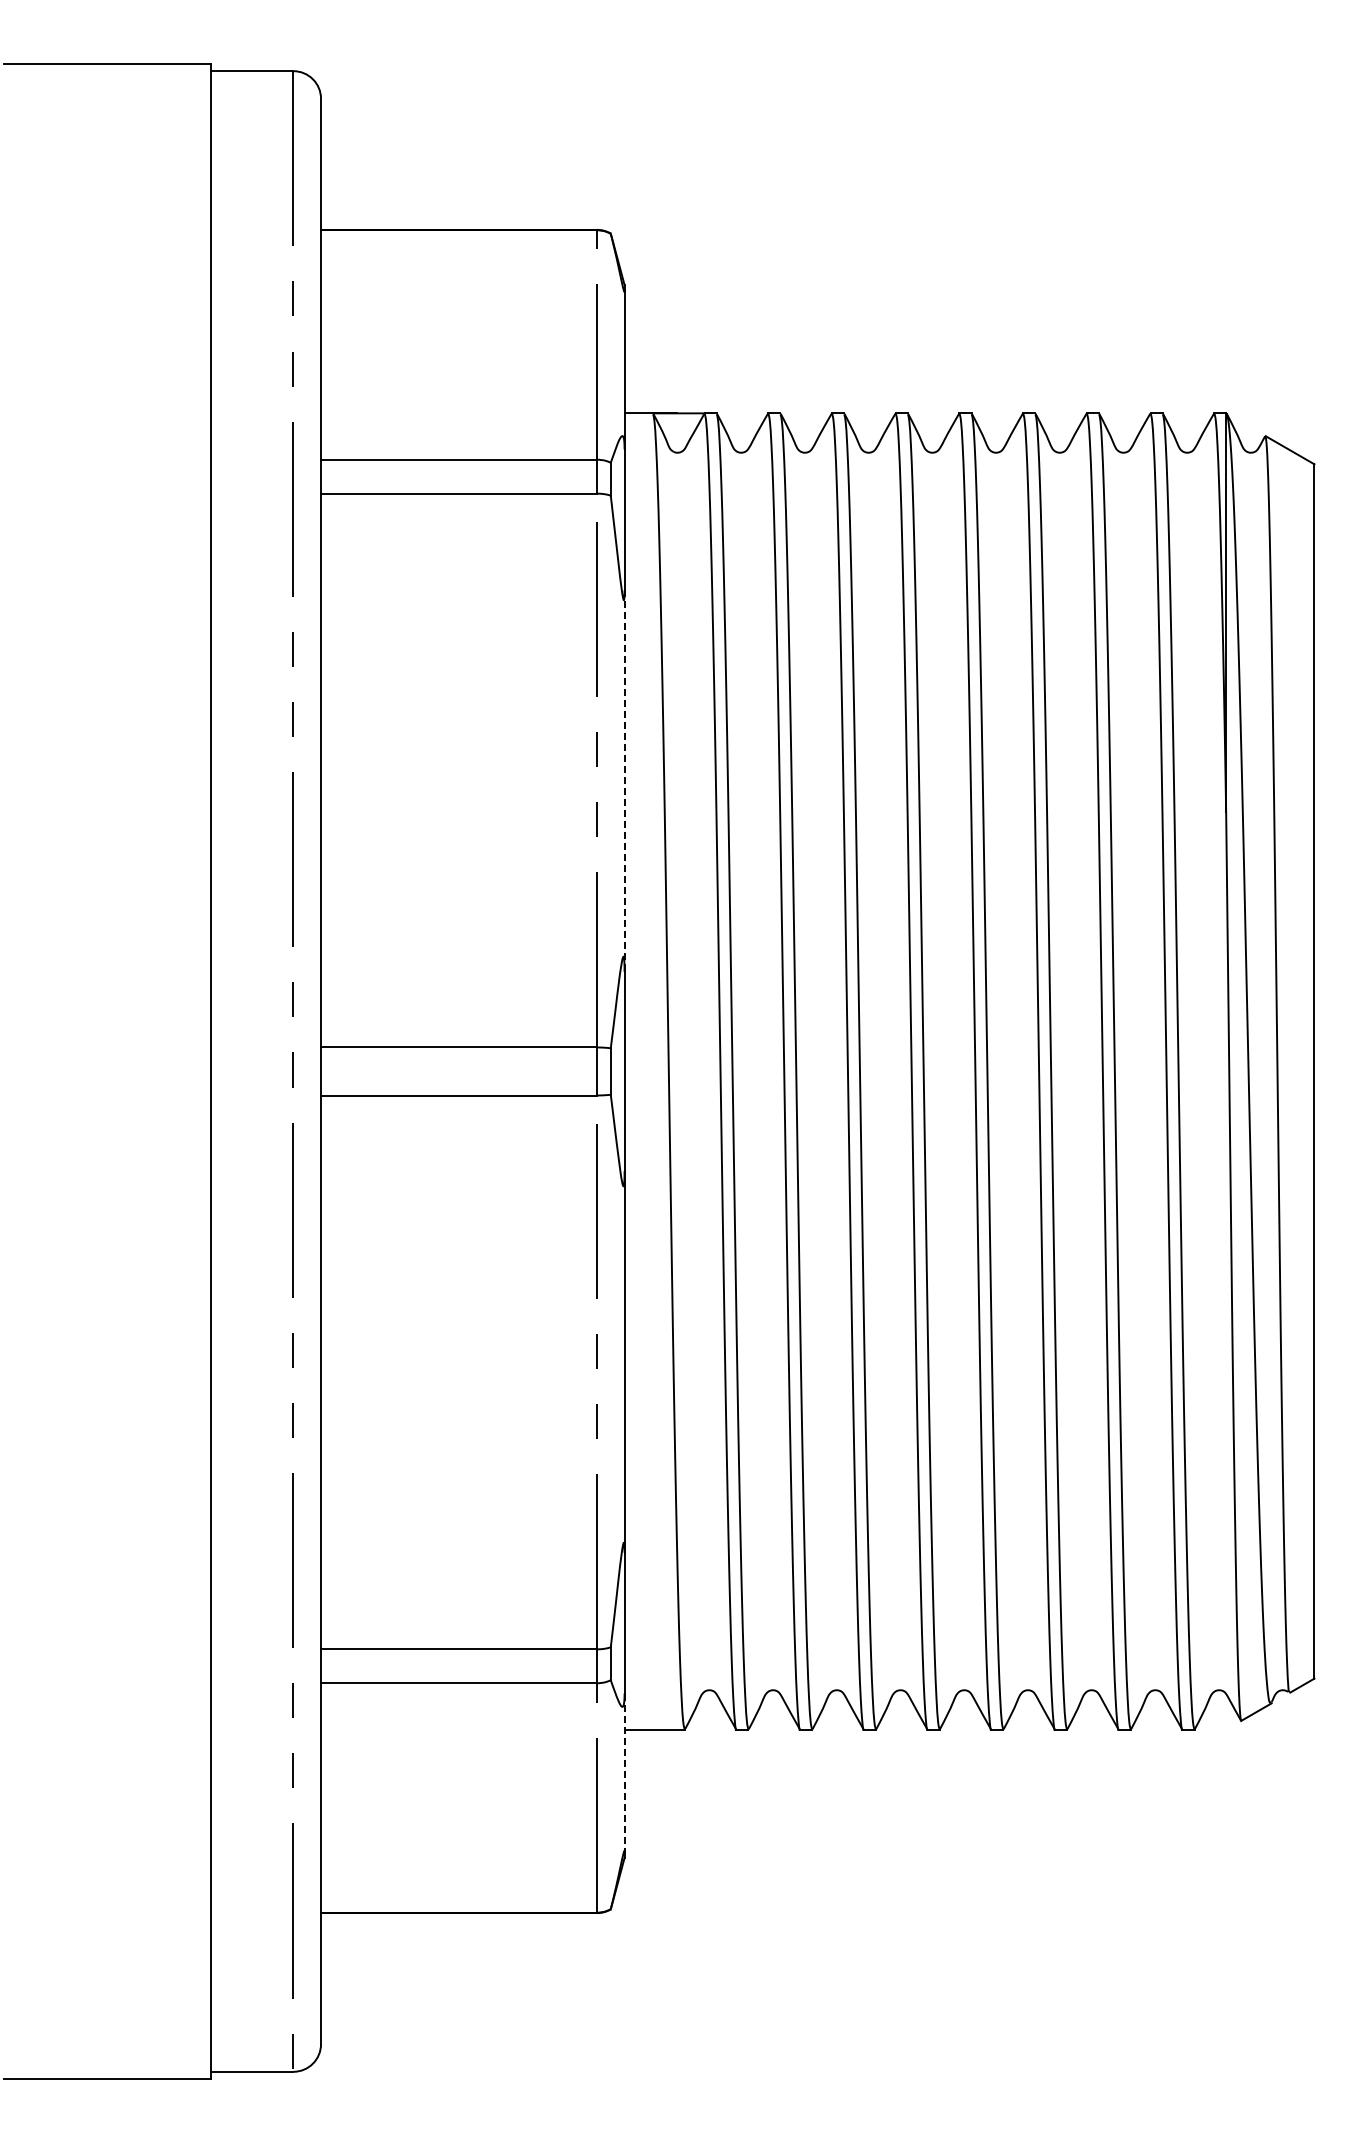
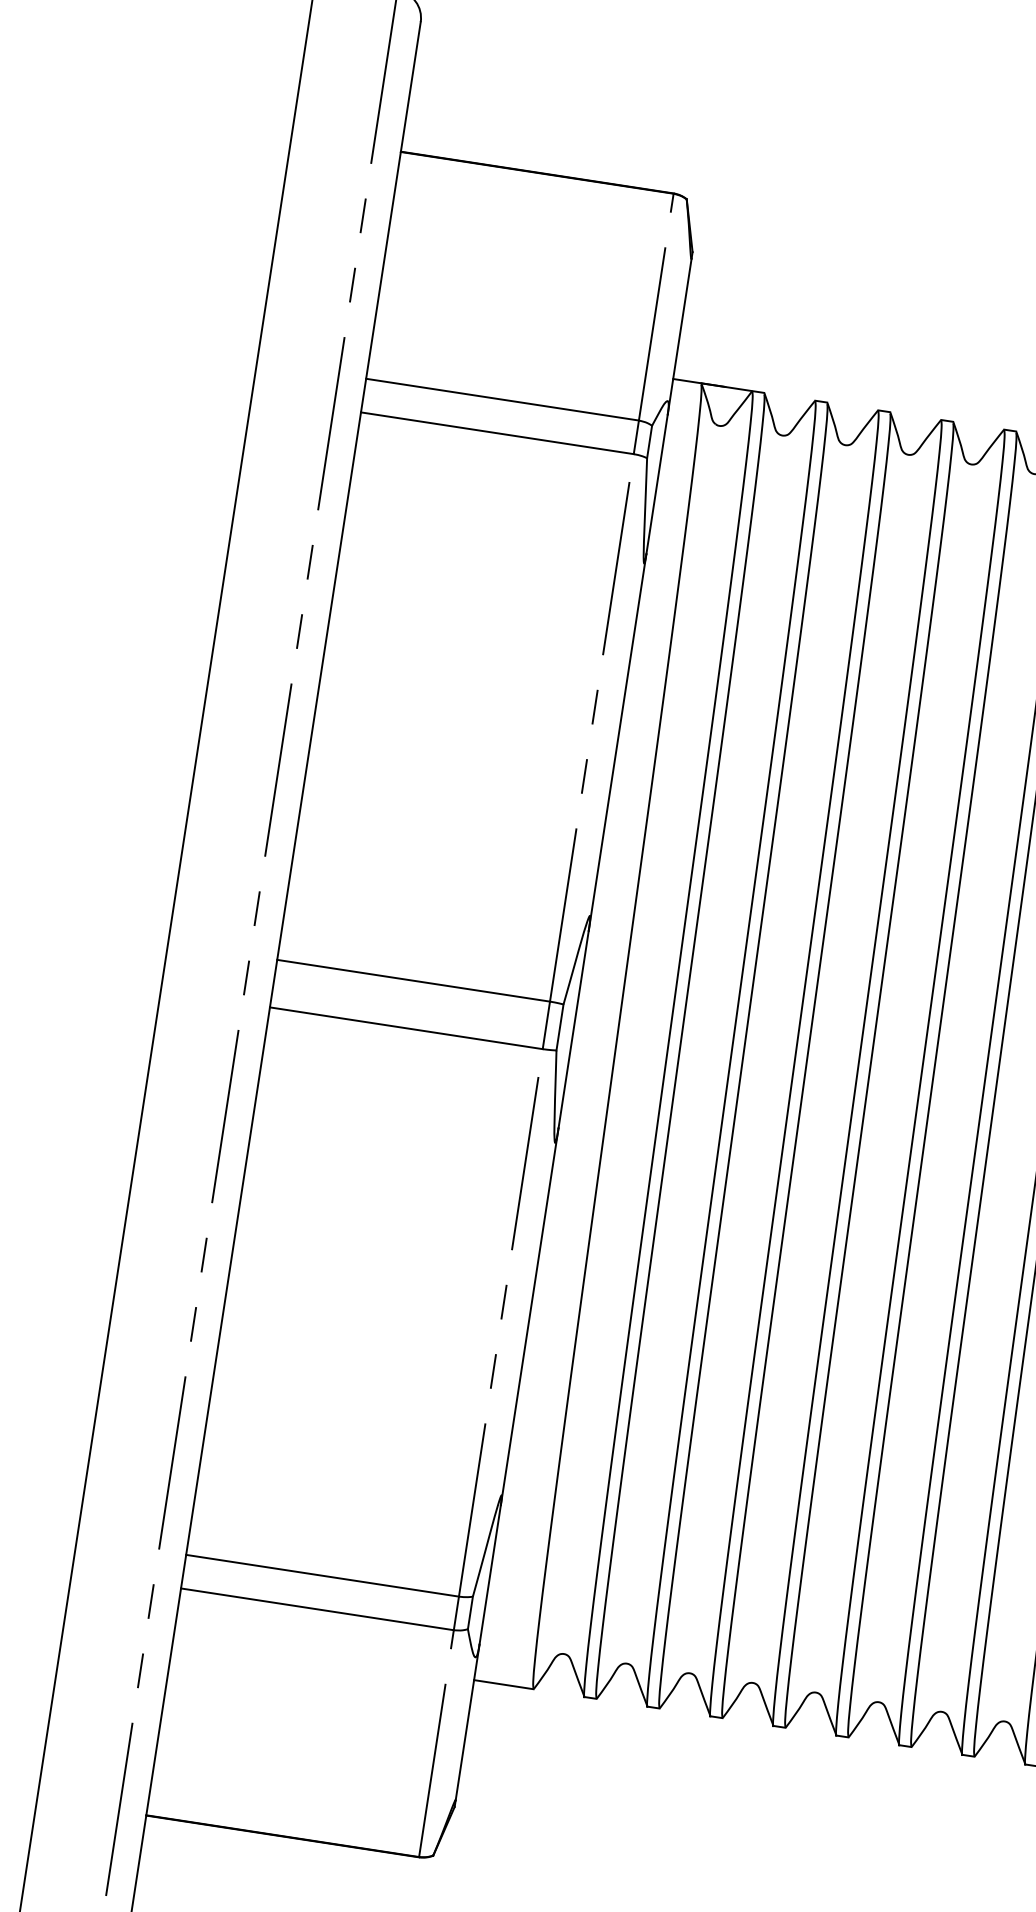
line: (624, 781) -> (617, 742), dashed -> solid
line: (624, 1773) -> (467, 1723), dashed -> solid

